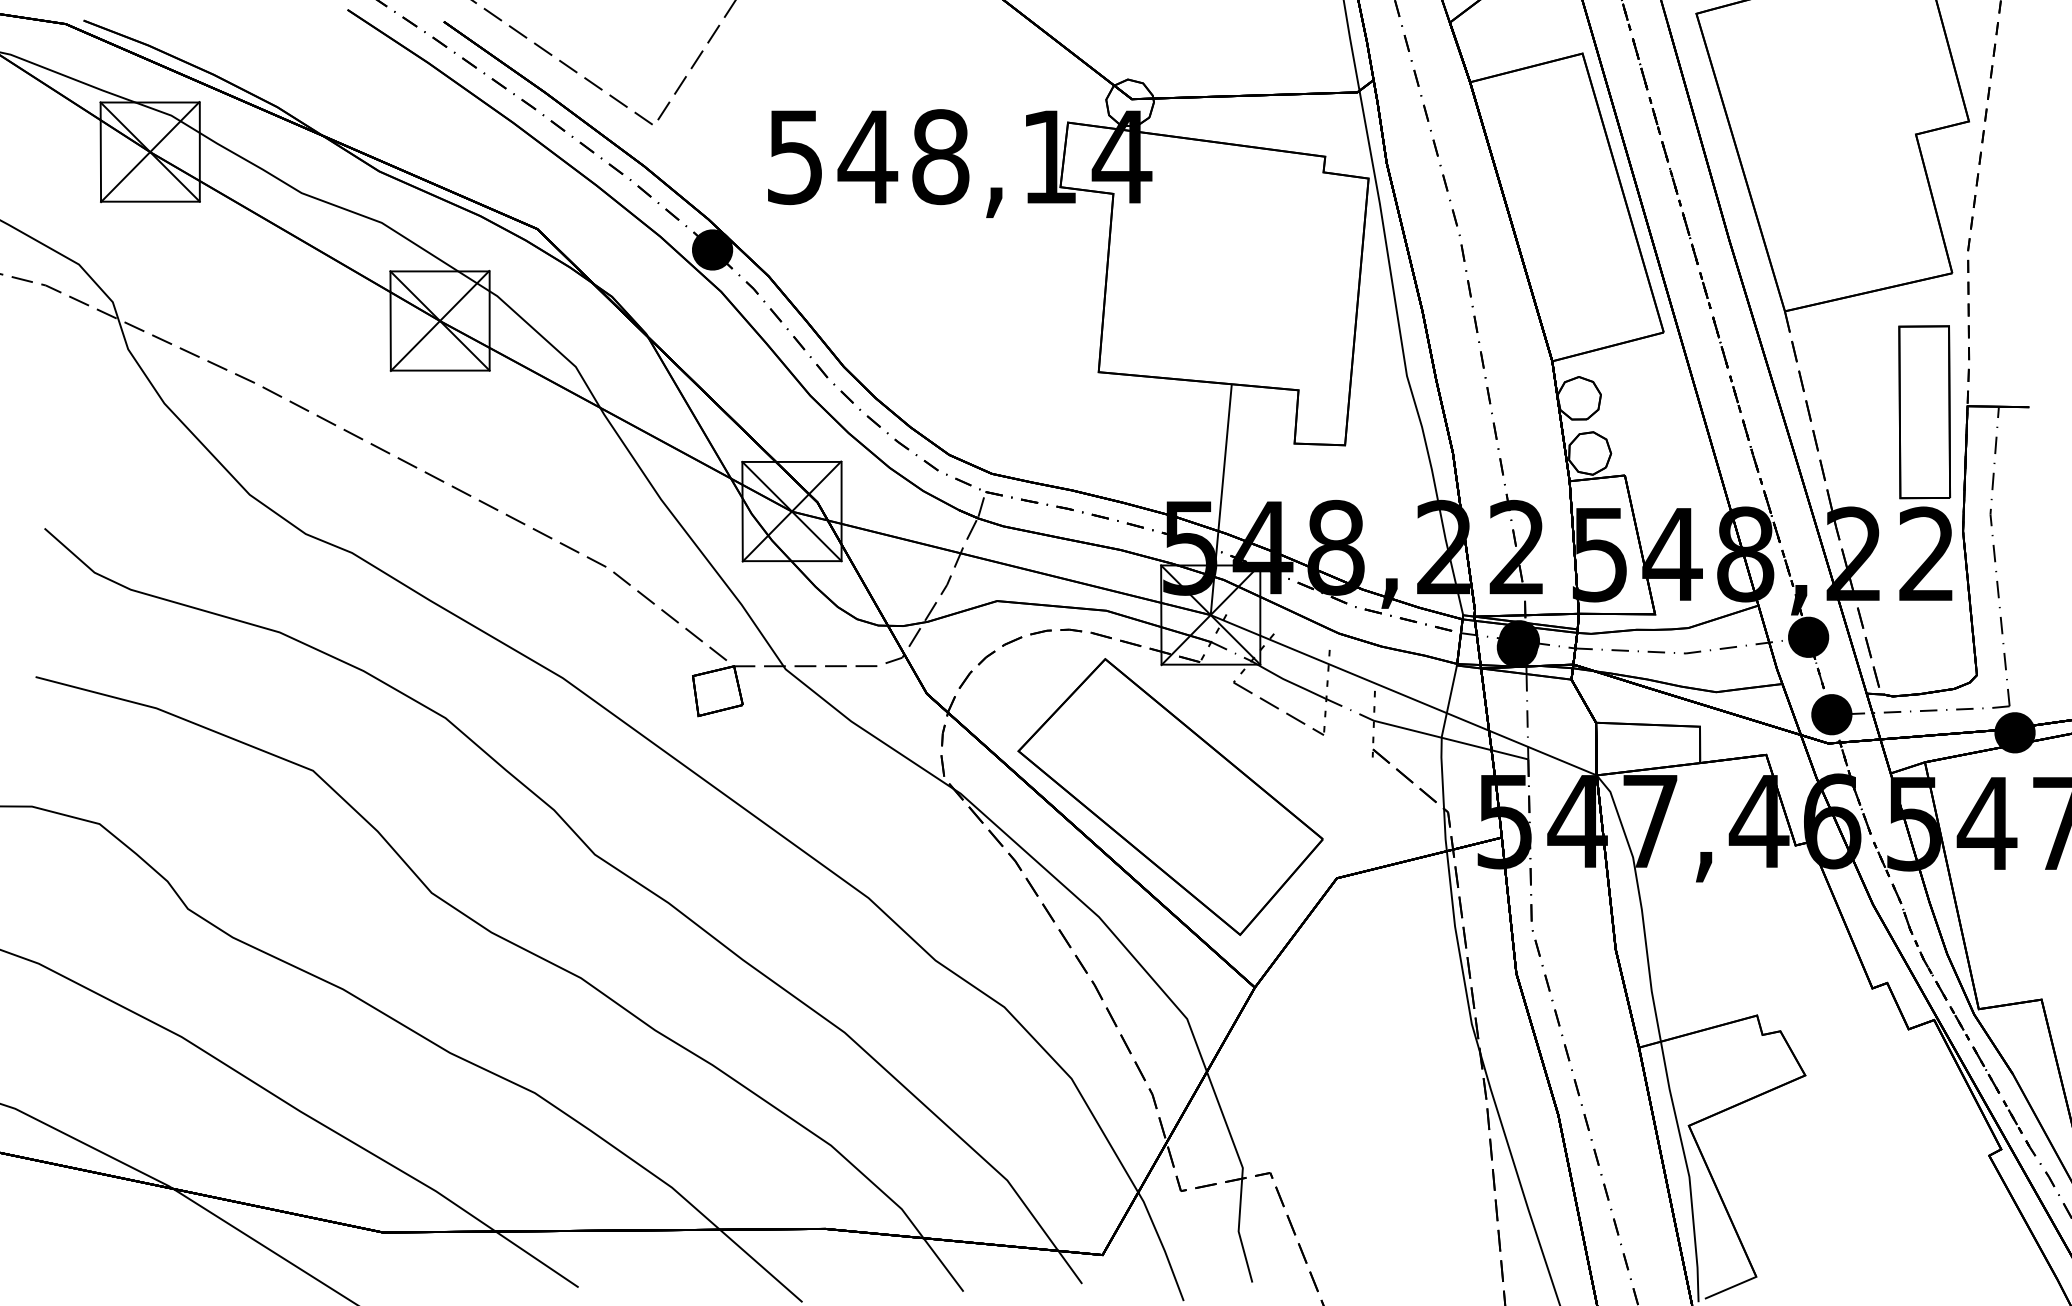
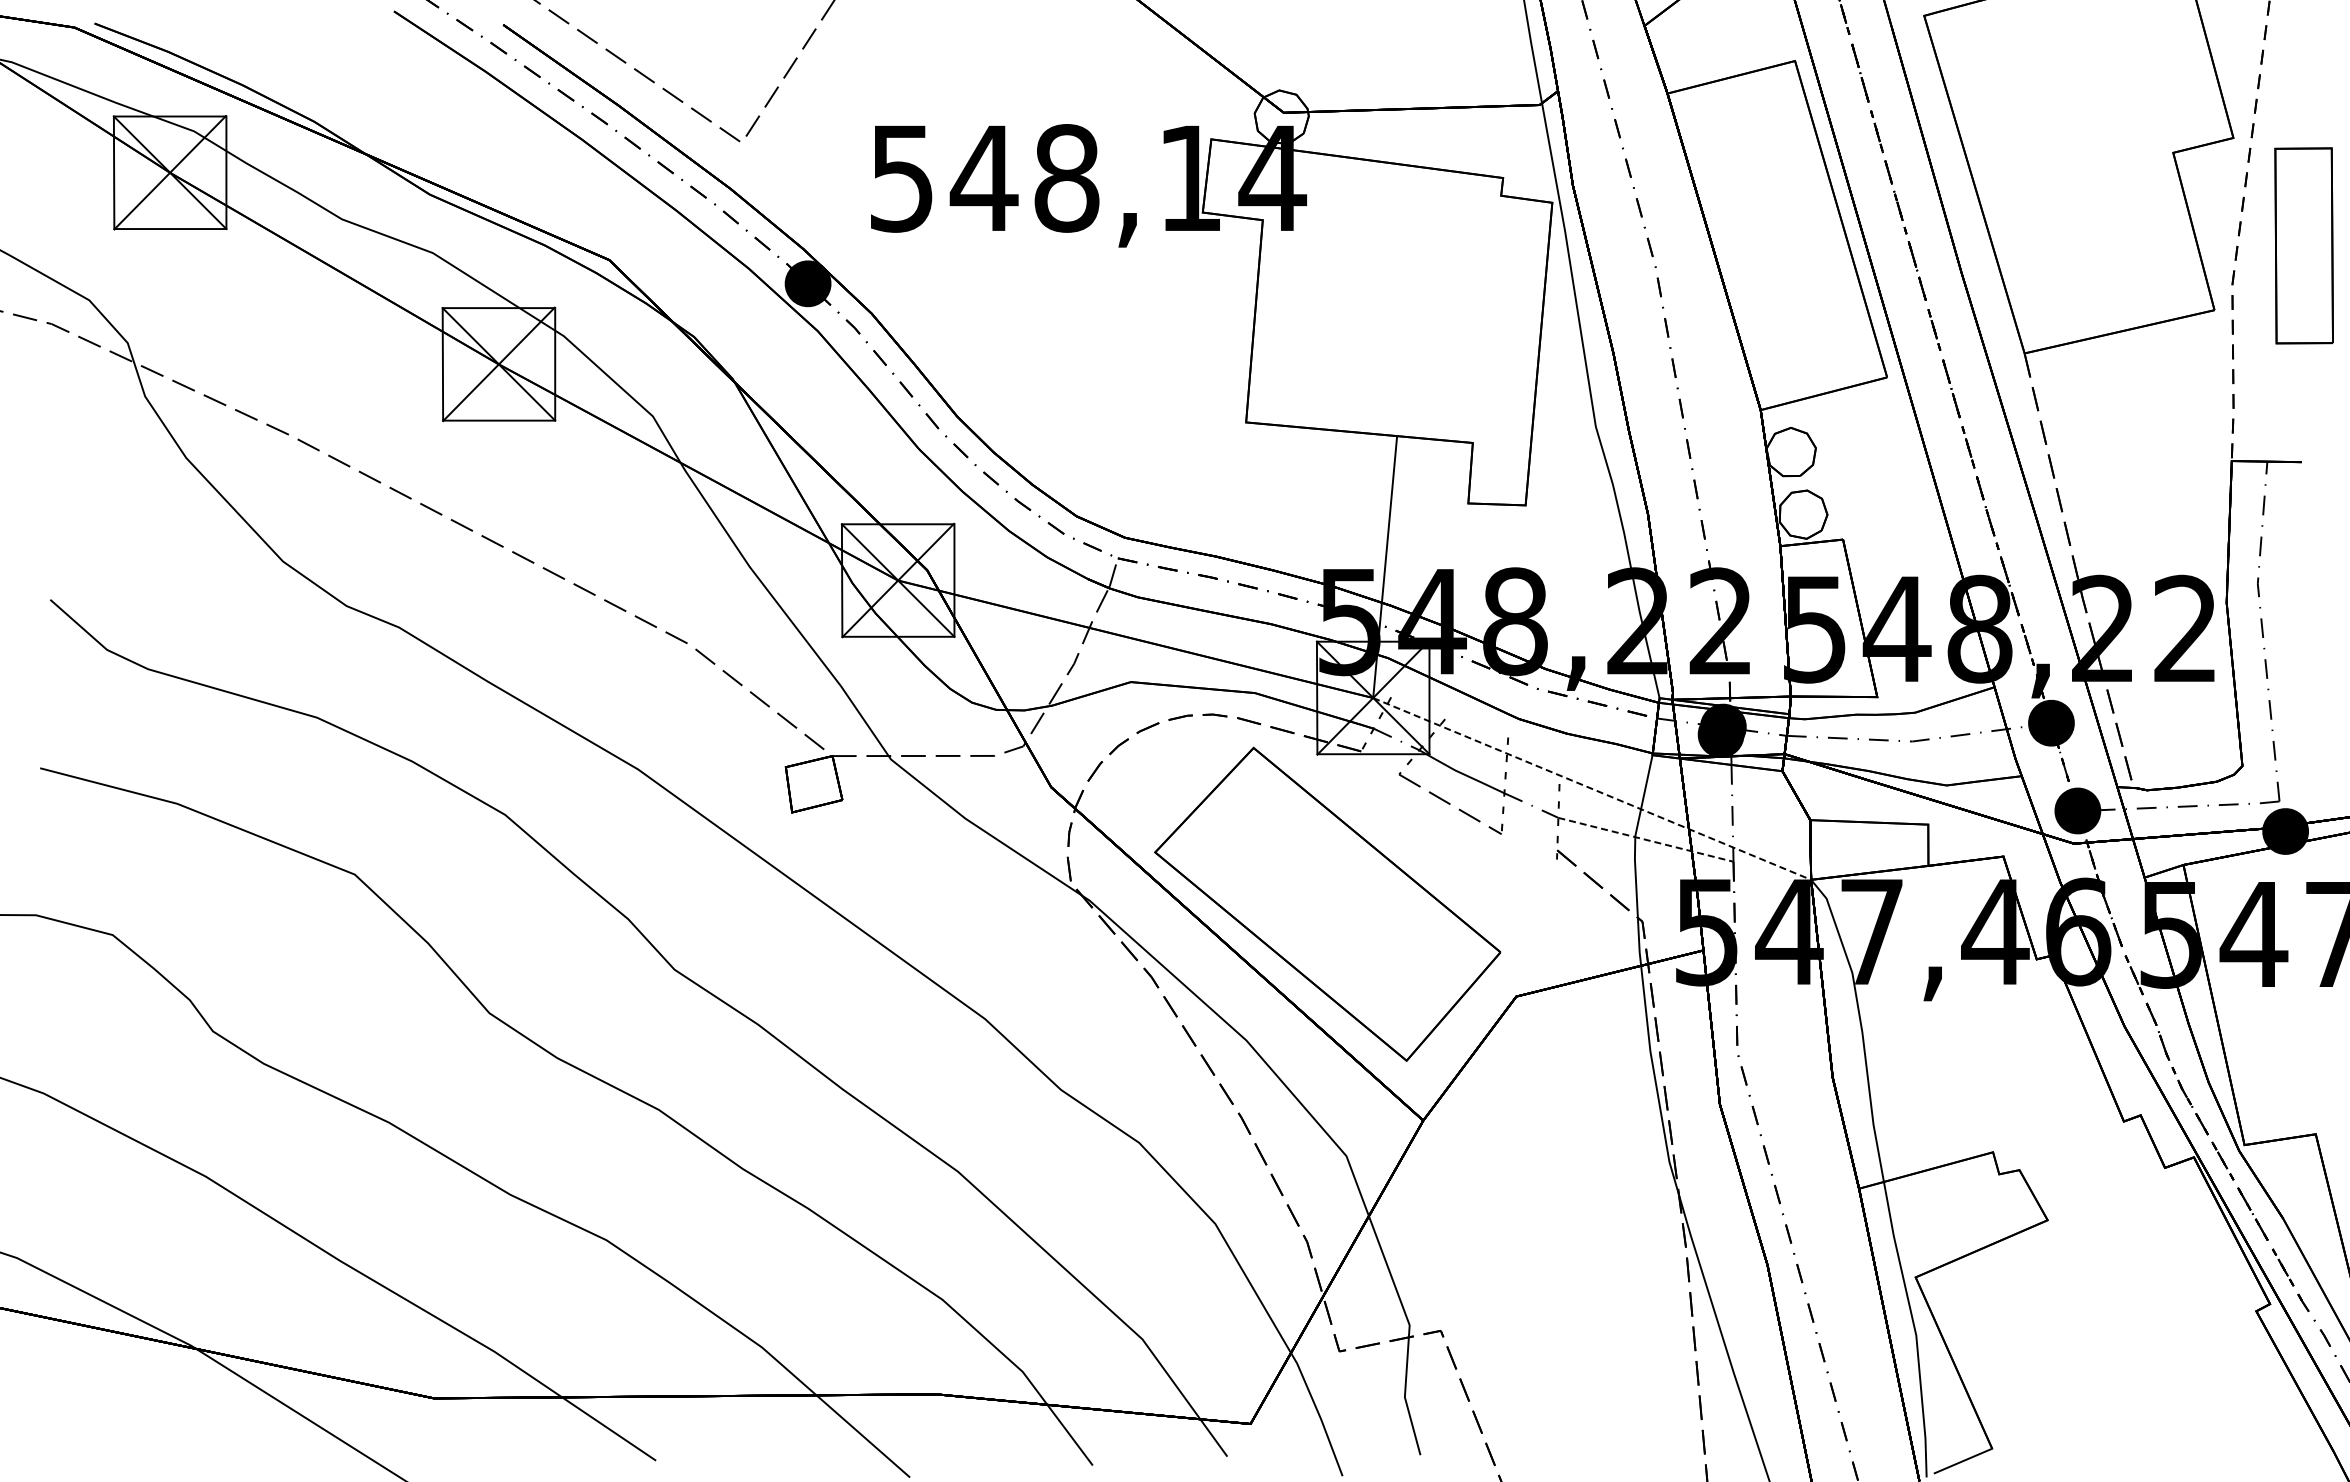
part: (1924, 411) -> (2303, 245), moved
line: (1404, 695) -> (1592, 789), solid -> dashed
line: (1451, 739) -> (1646, 839), solid -> dashed

